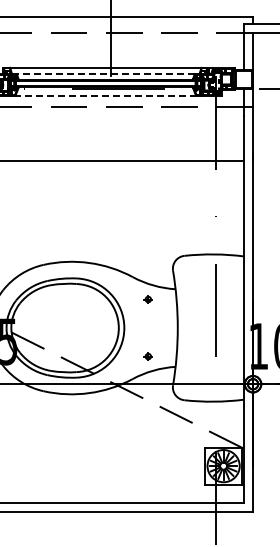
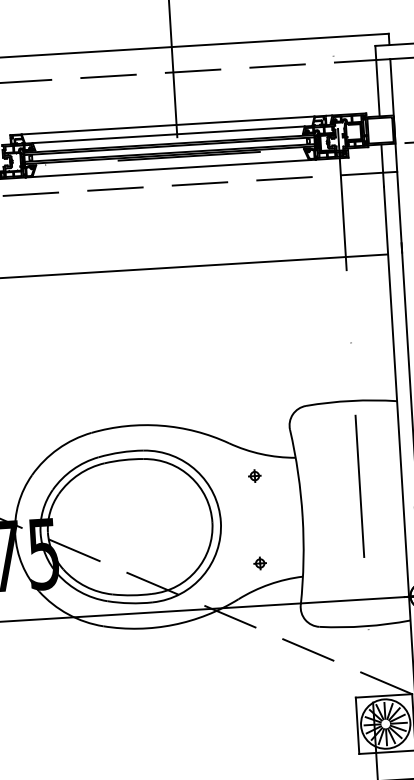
line: (105, 73) -> (168, 134), dashed -> solid
line: (106, 95) -> (171, 167), dashed -> solid

